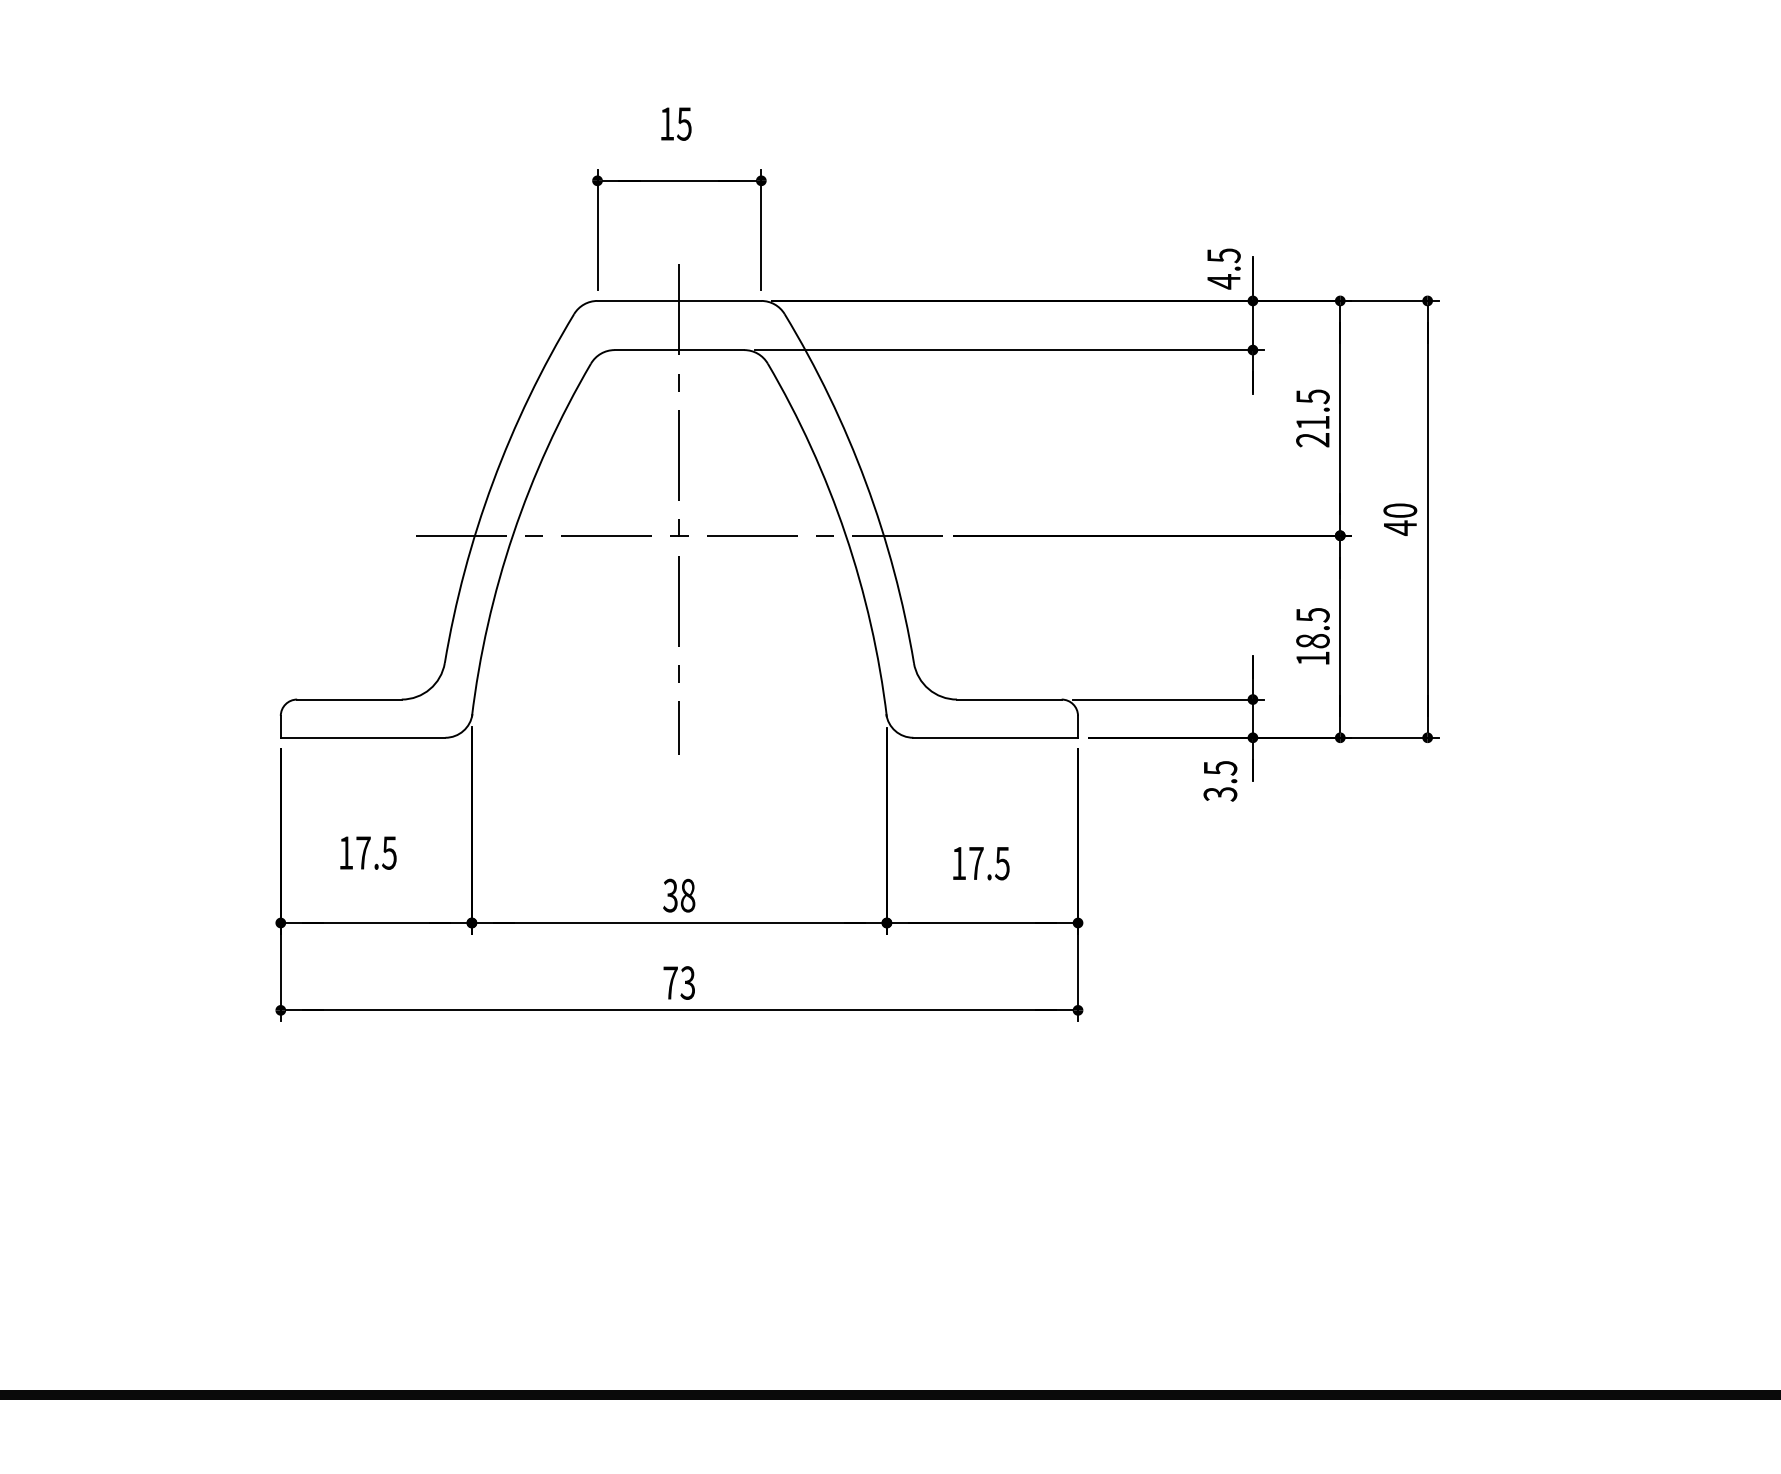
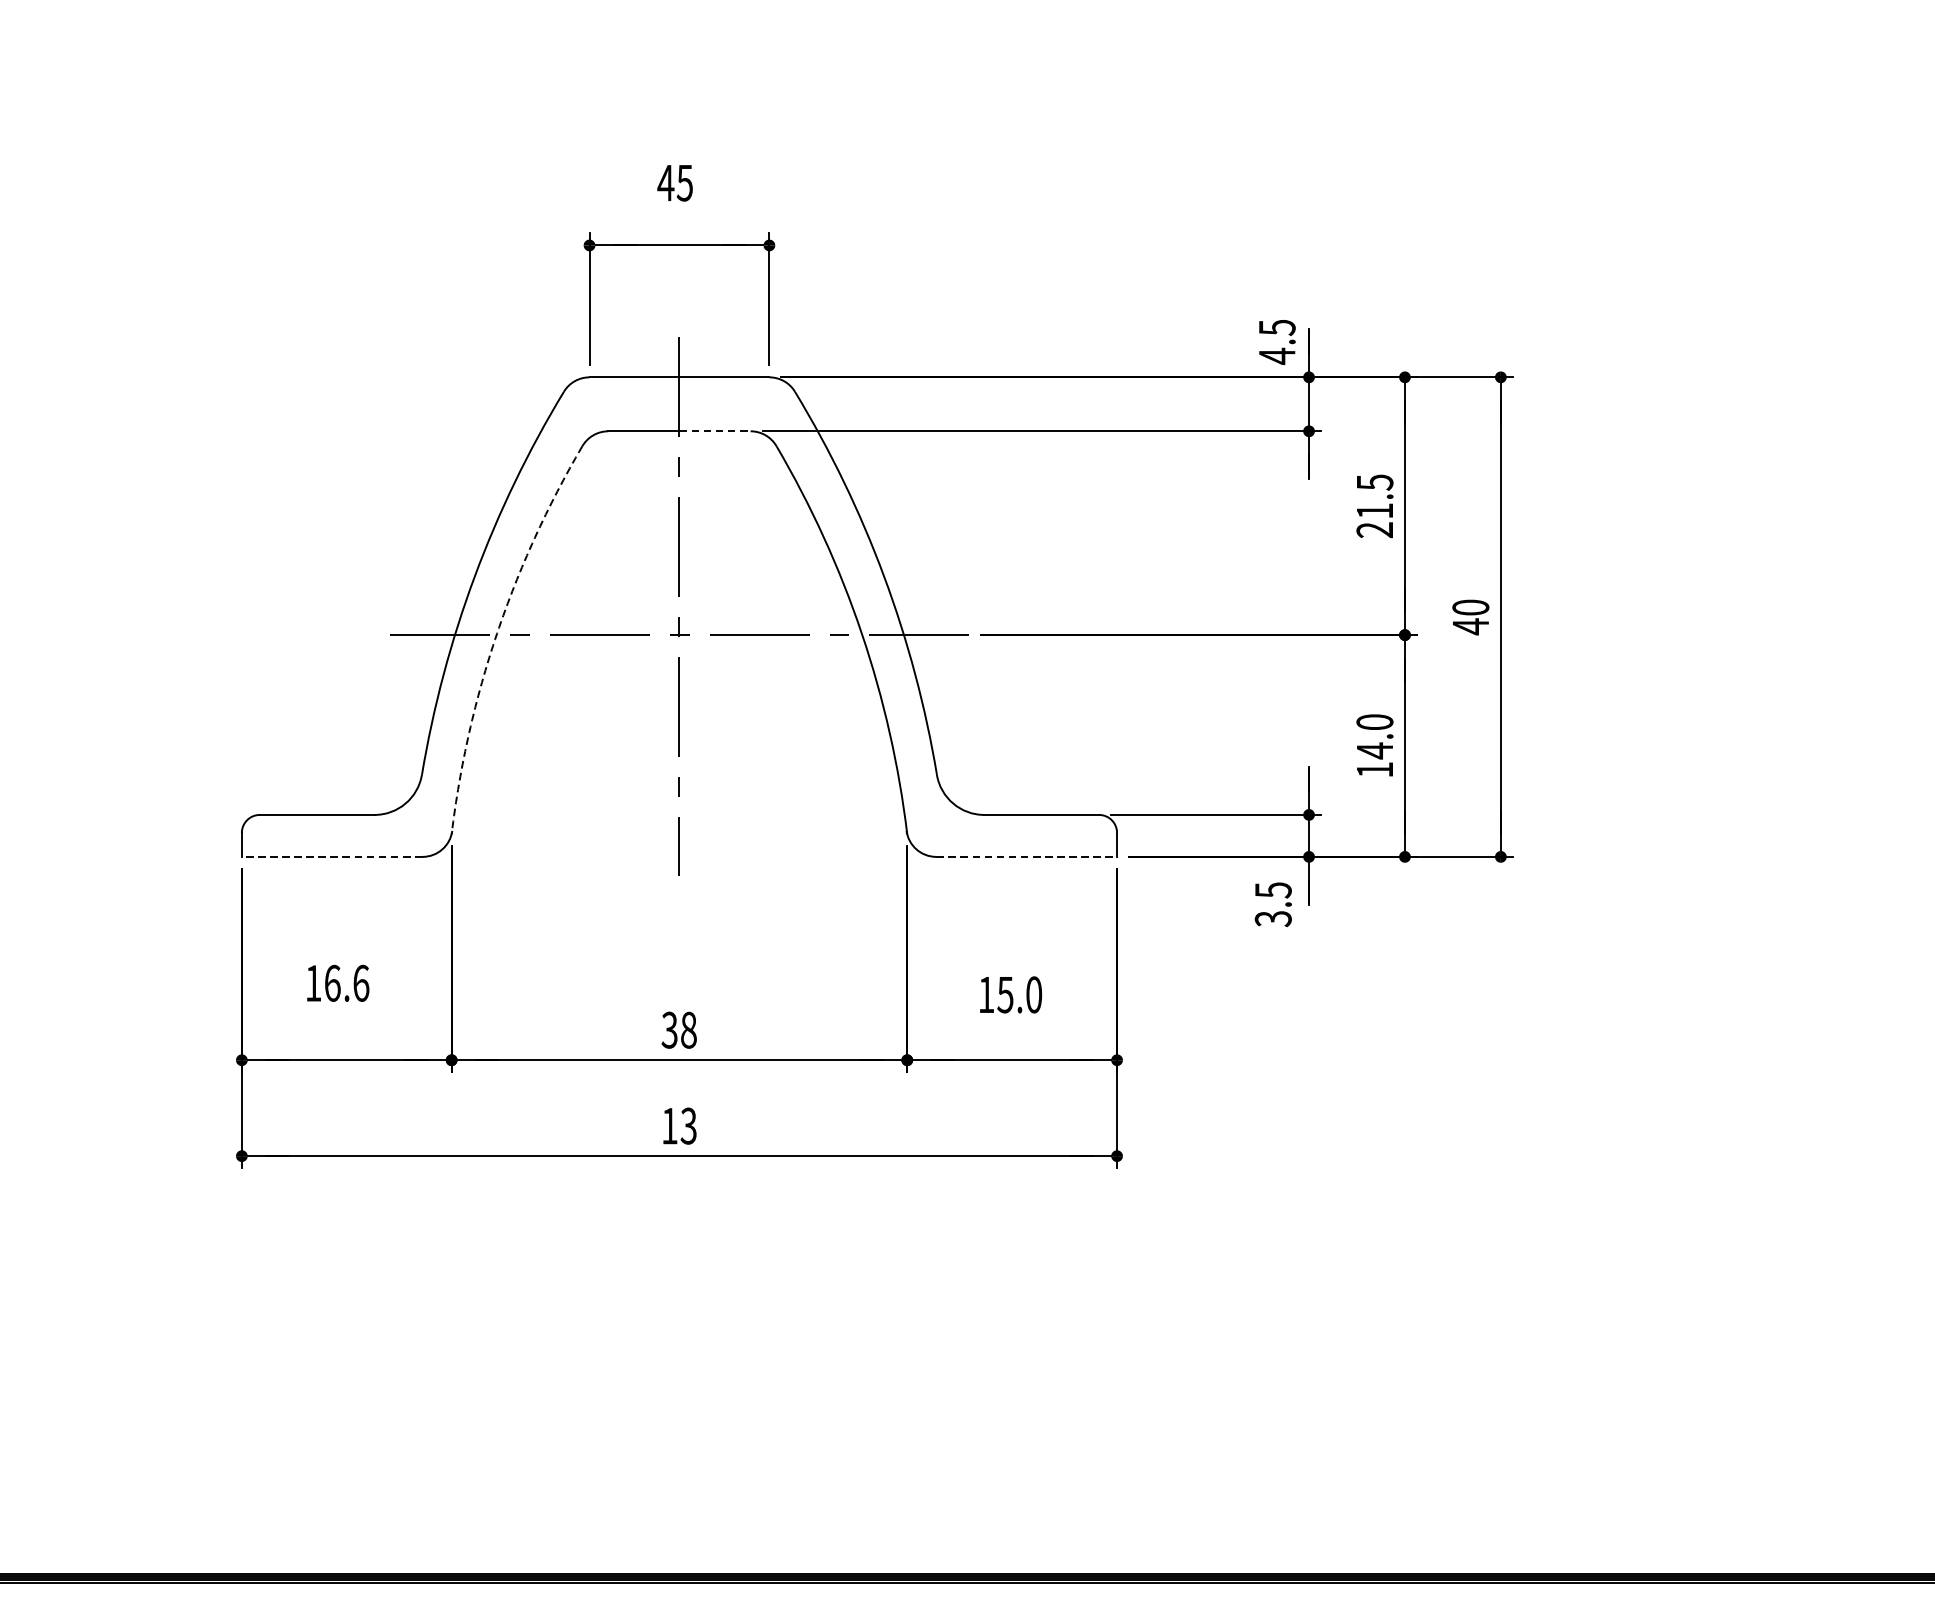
text: (666, 123) -> (665, 182), 15 -> 45
line: (712, 350) -> (715, 431), solid -> dashed
arc: (513, 534) -> (497, 633), solid -> dashed
text: (1312, 628) -> (1374, 736), 18.5 -> 14.0
line: (362, 737) -> (331, 856), solid -> dashed
line: (996, 737) -> (1027, 856), solid -> dashed
text: (376, 852) -> (346, 982), 17.5 -> 16.6
text: (989, 863) -> (1019, 994), 17.5 -> 15.0
text: (670, 982) -> (669, 1125), 73 -> 13

